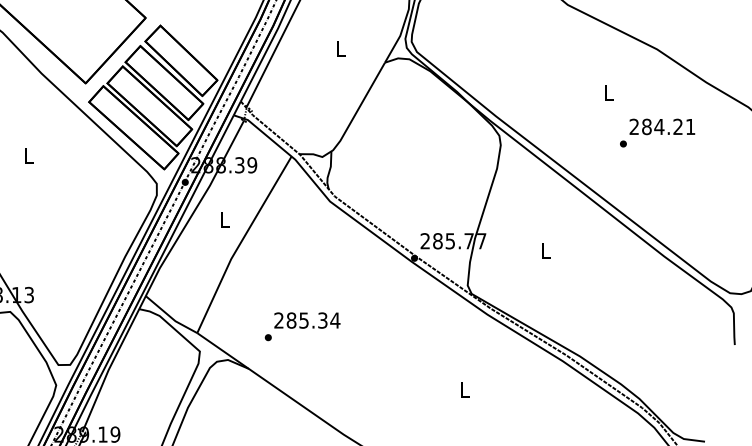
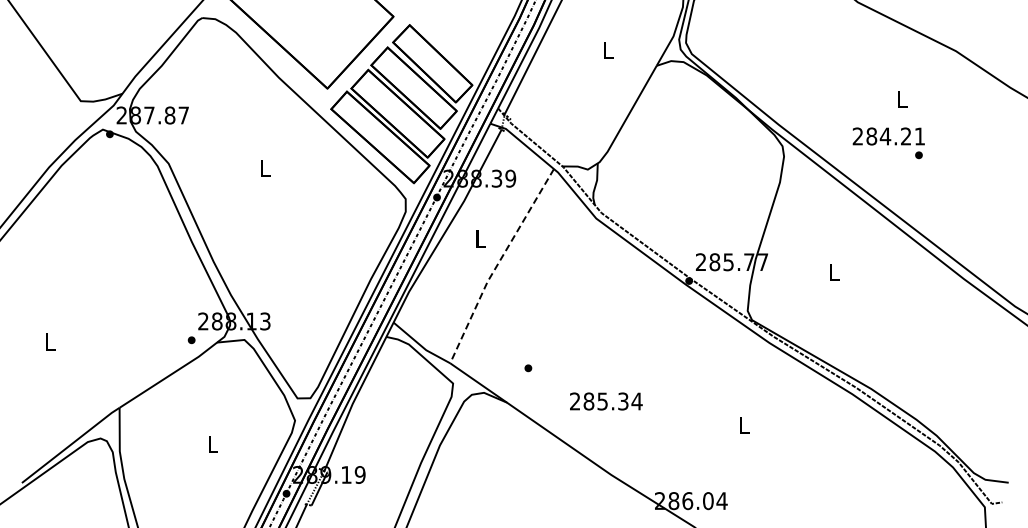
text: (662, 126) -> (888, 136), moved
line: (240, 243) -> (497, 264), solid -> dashed
text: (307, 320) -> (606, 401), moved

